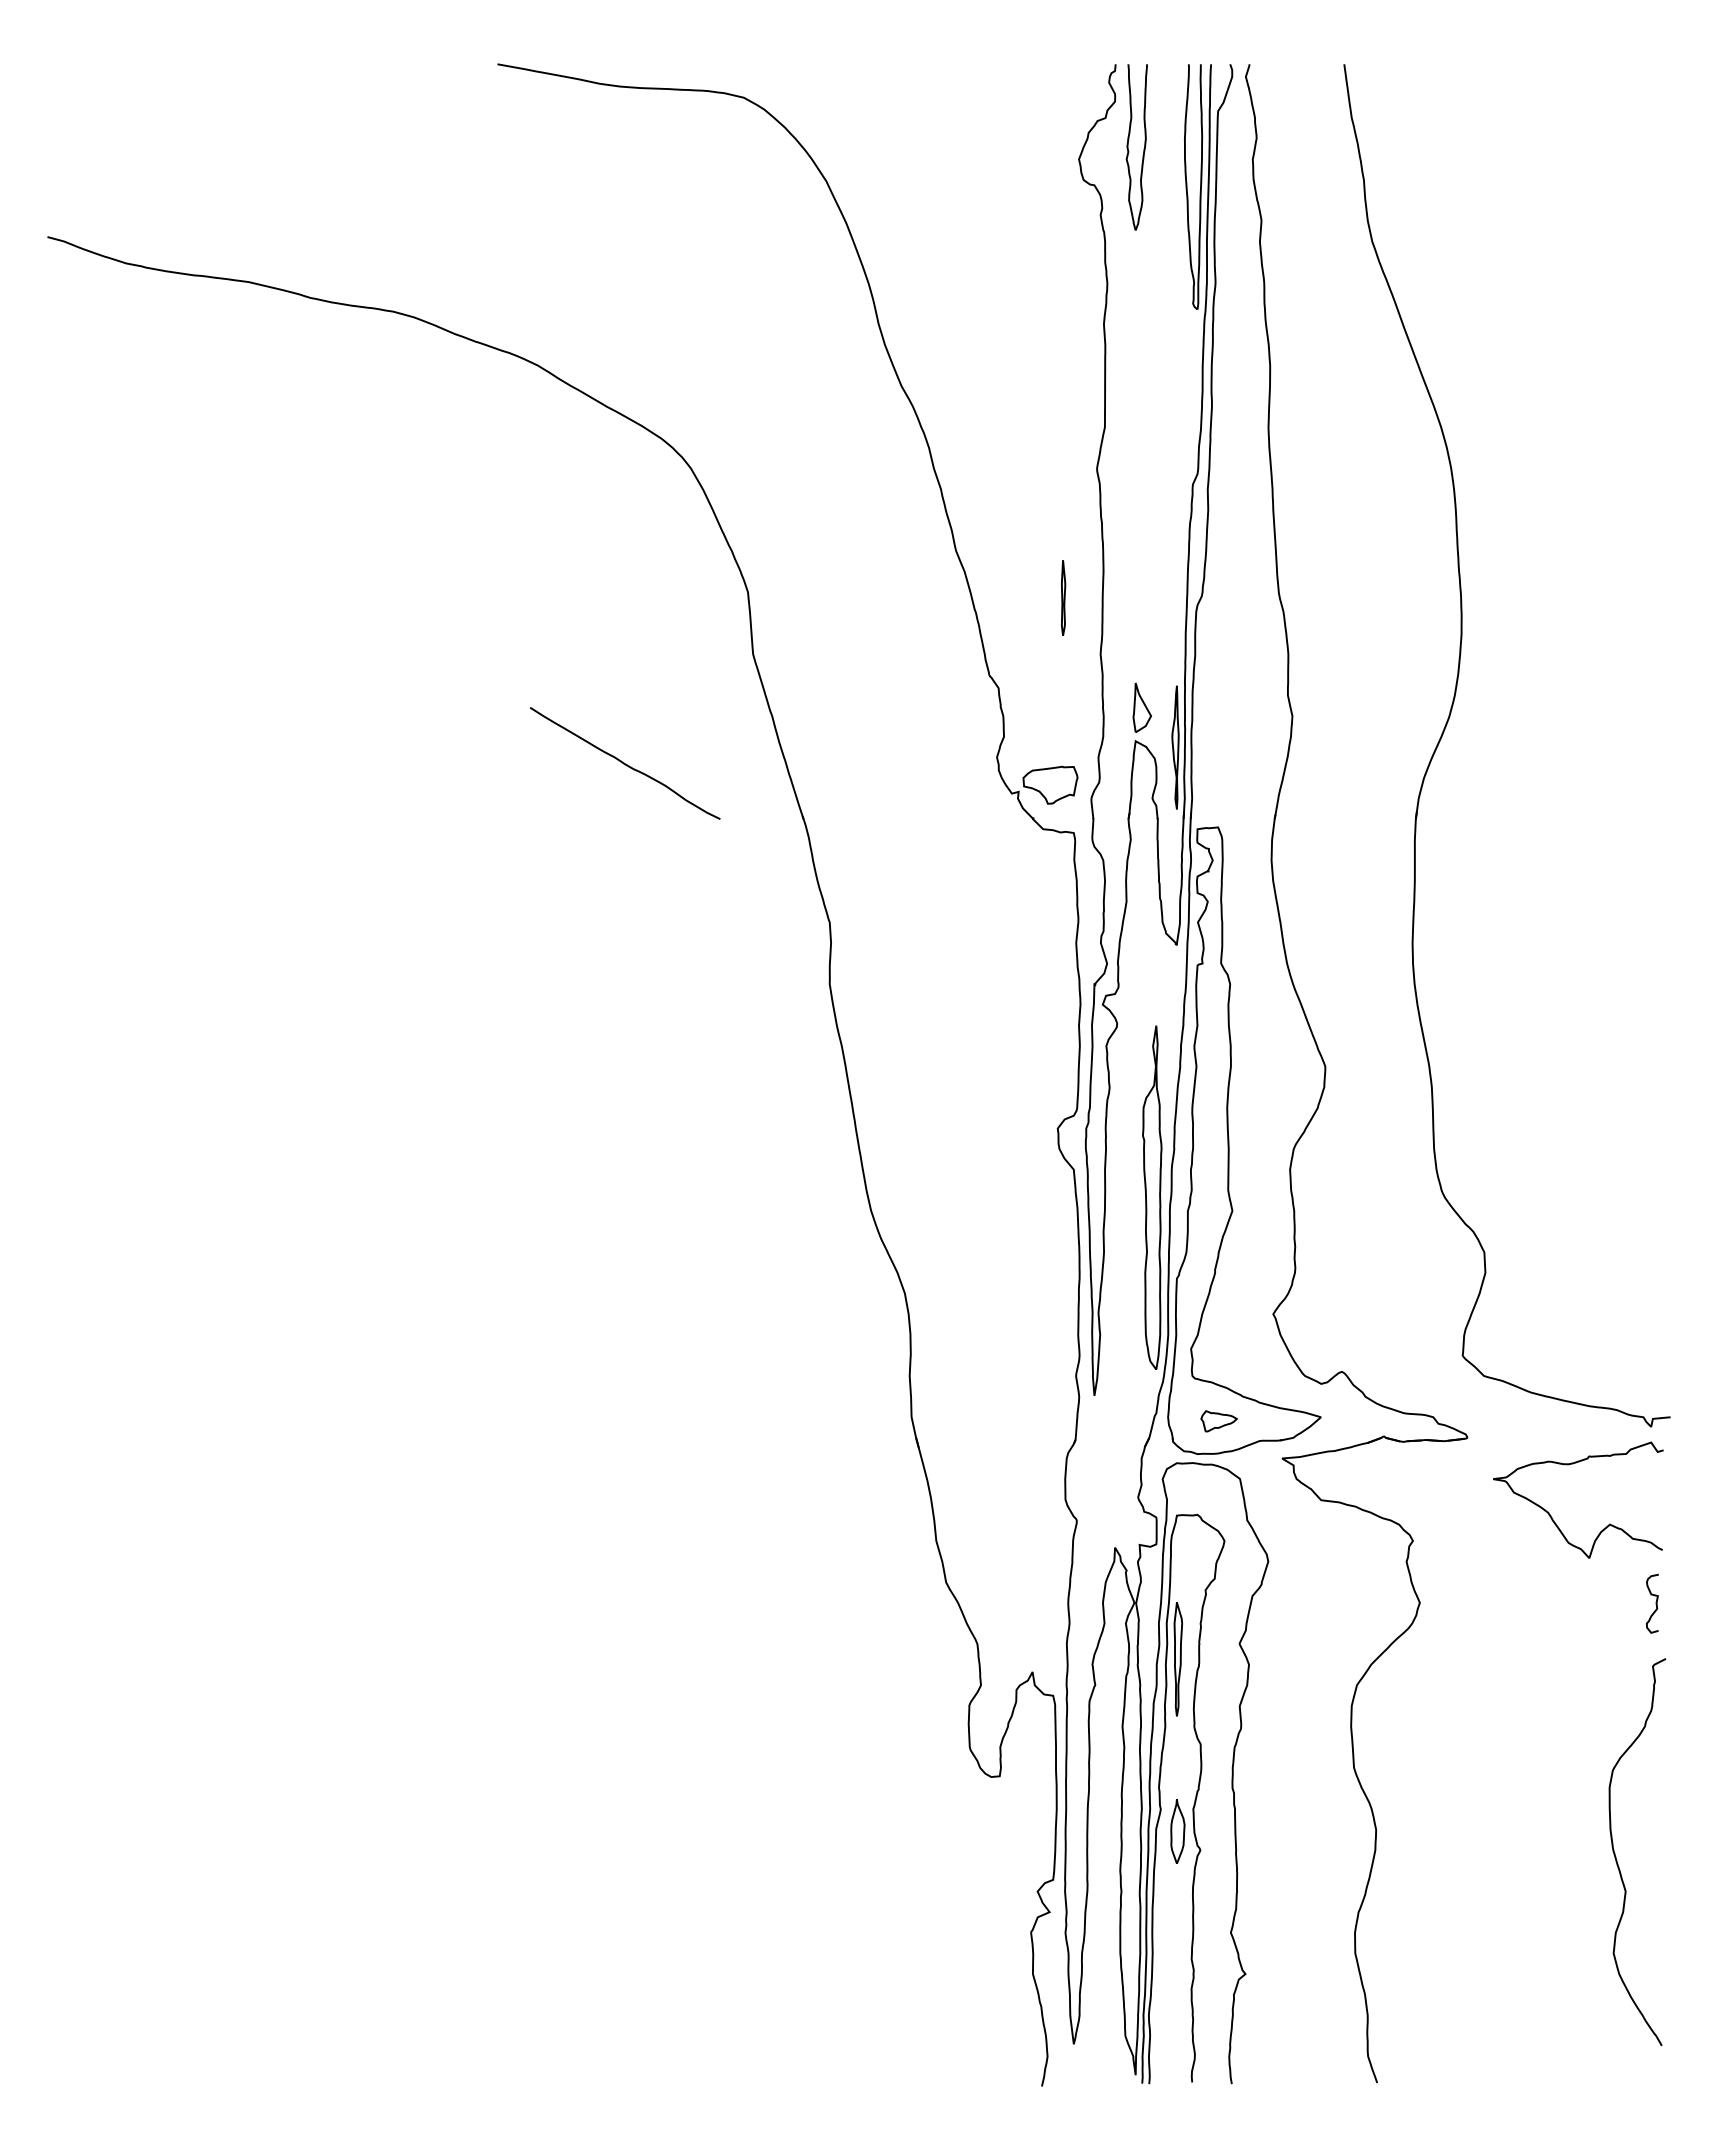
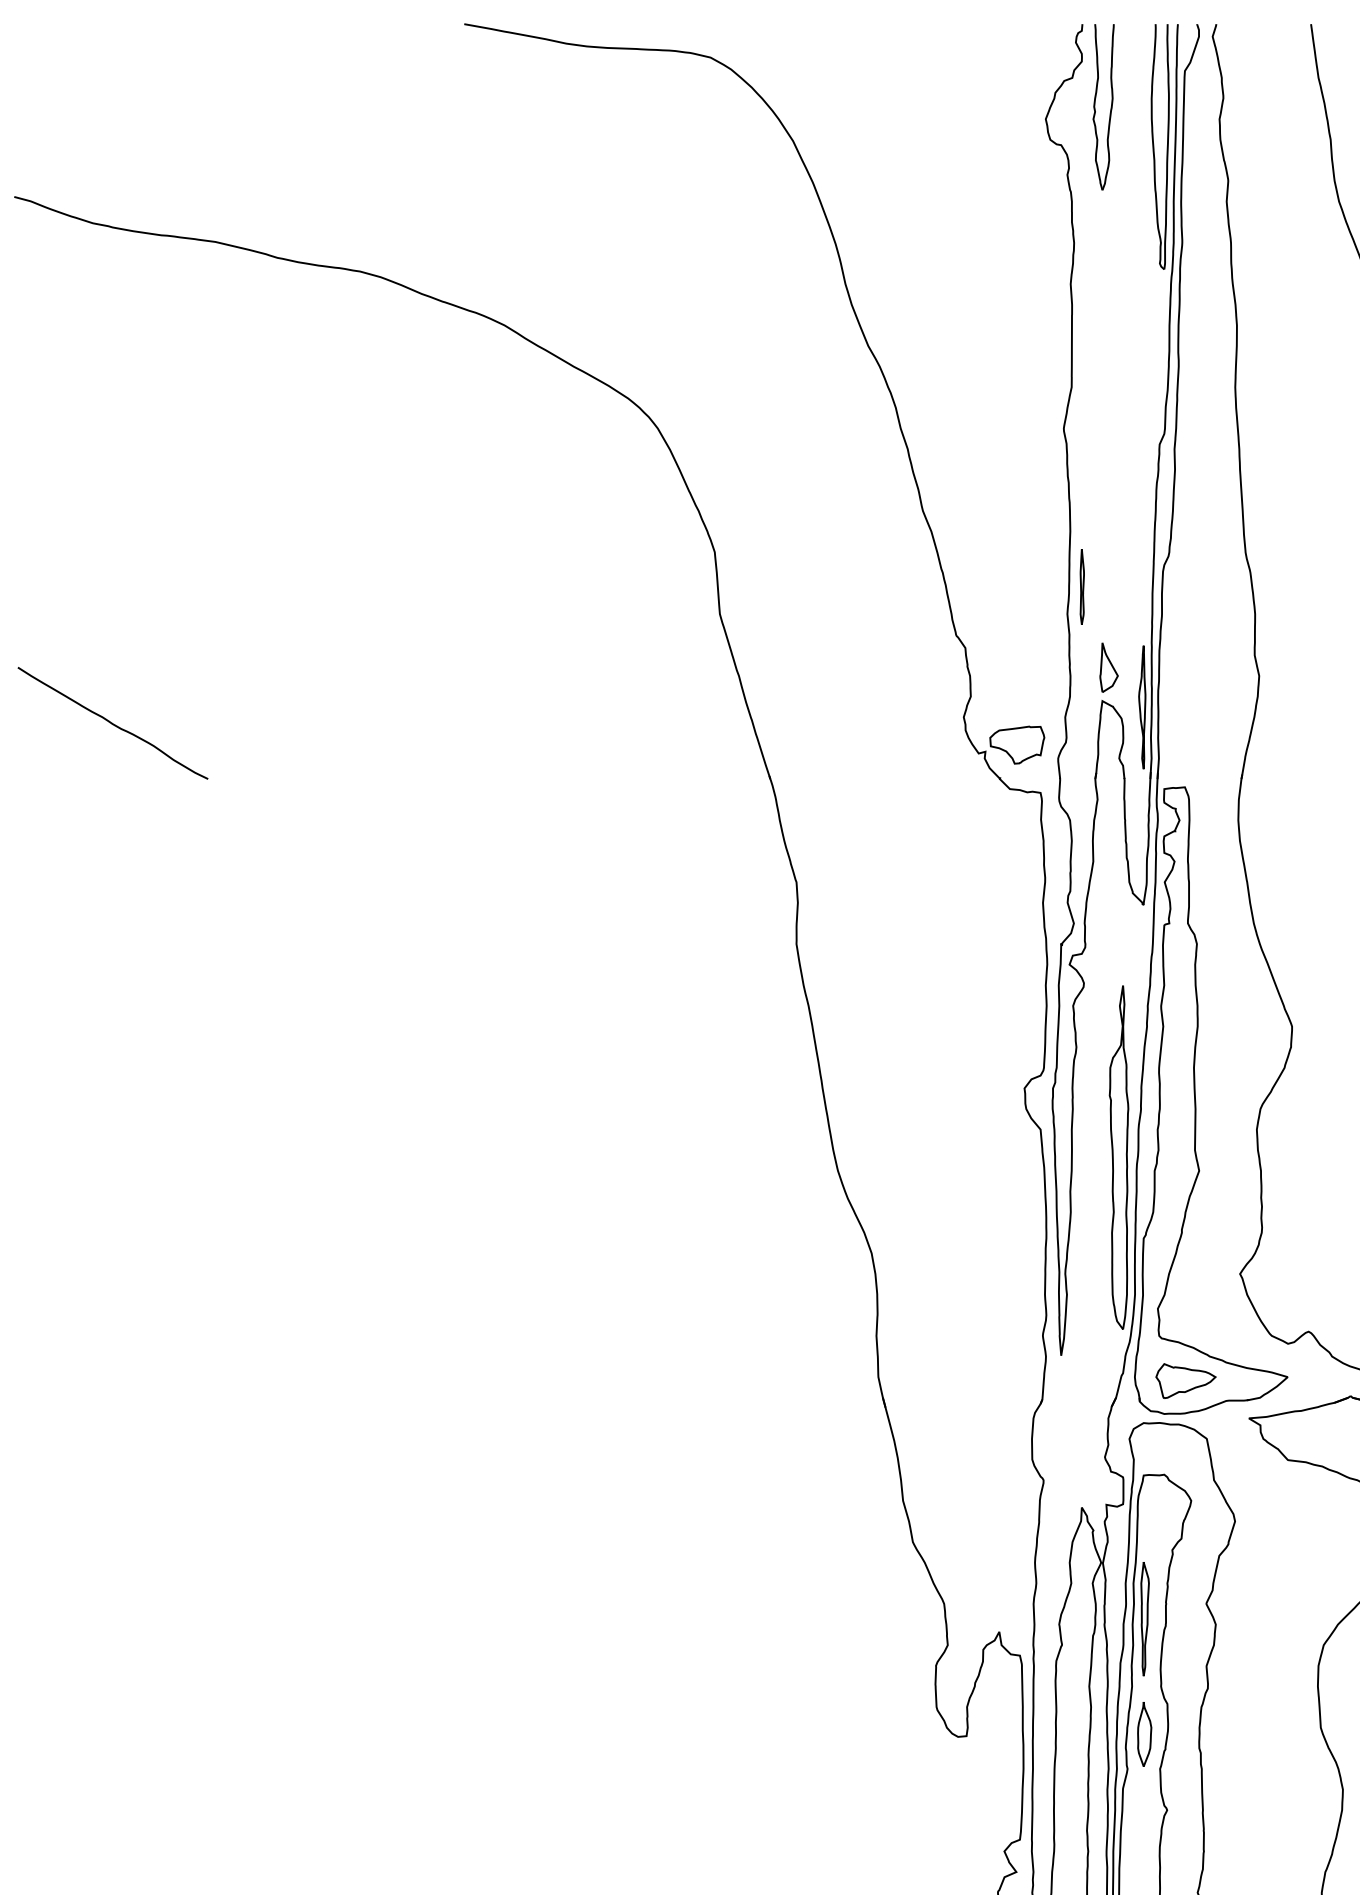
part: (1063, 597) -> (1082, 586), moved
curve: (624, 763) -> (112, 723), moved
part: (1218, 1421) -> (1185, 1381), size x1.67
part: (1177, 1831) -> (1144, 1734), moved

